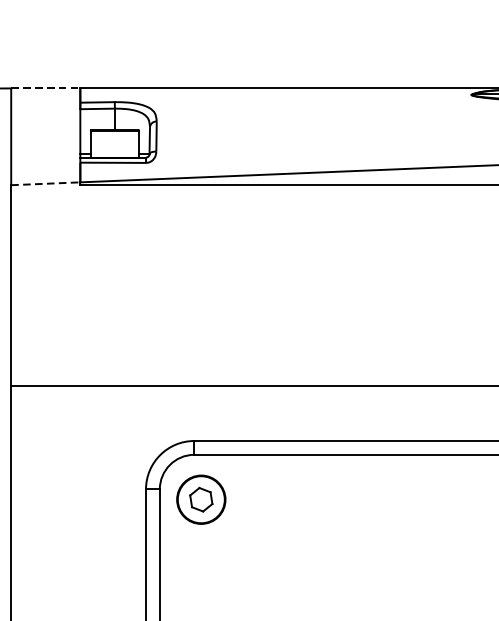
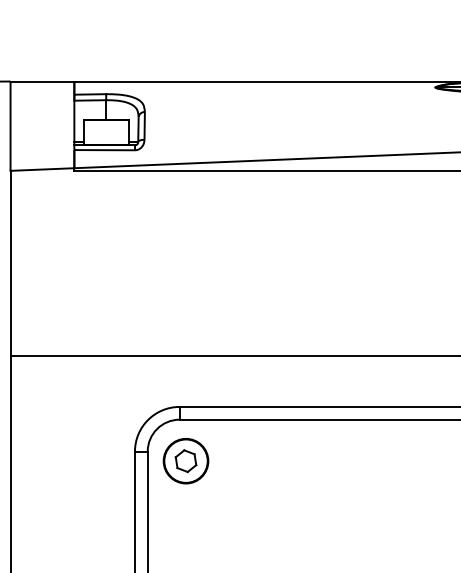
line: (45, 88) -> (42, 81), dashed -> solid
line: (45, 183) -> (42, 169), dashed -> solid

